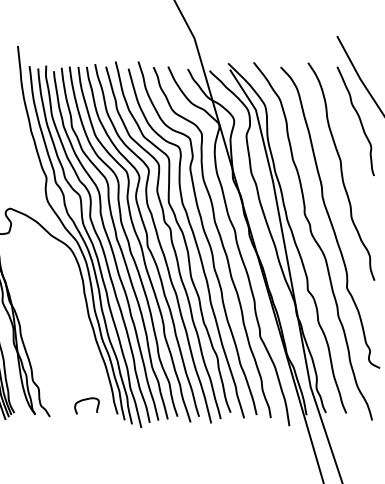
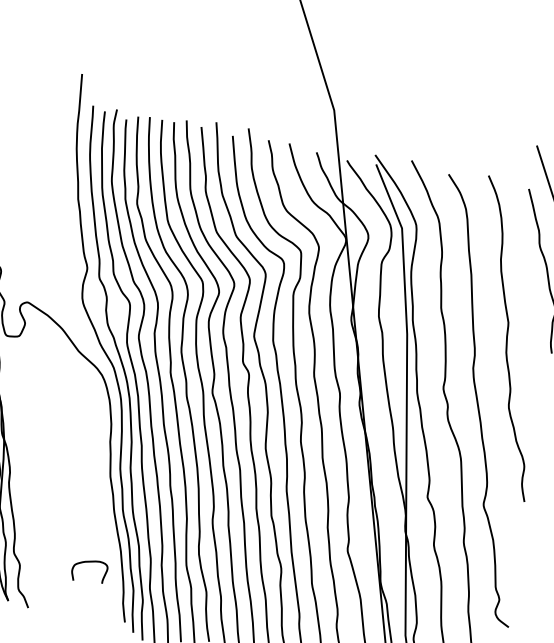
curve: (86, 400) -> (90, 563), moved

